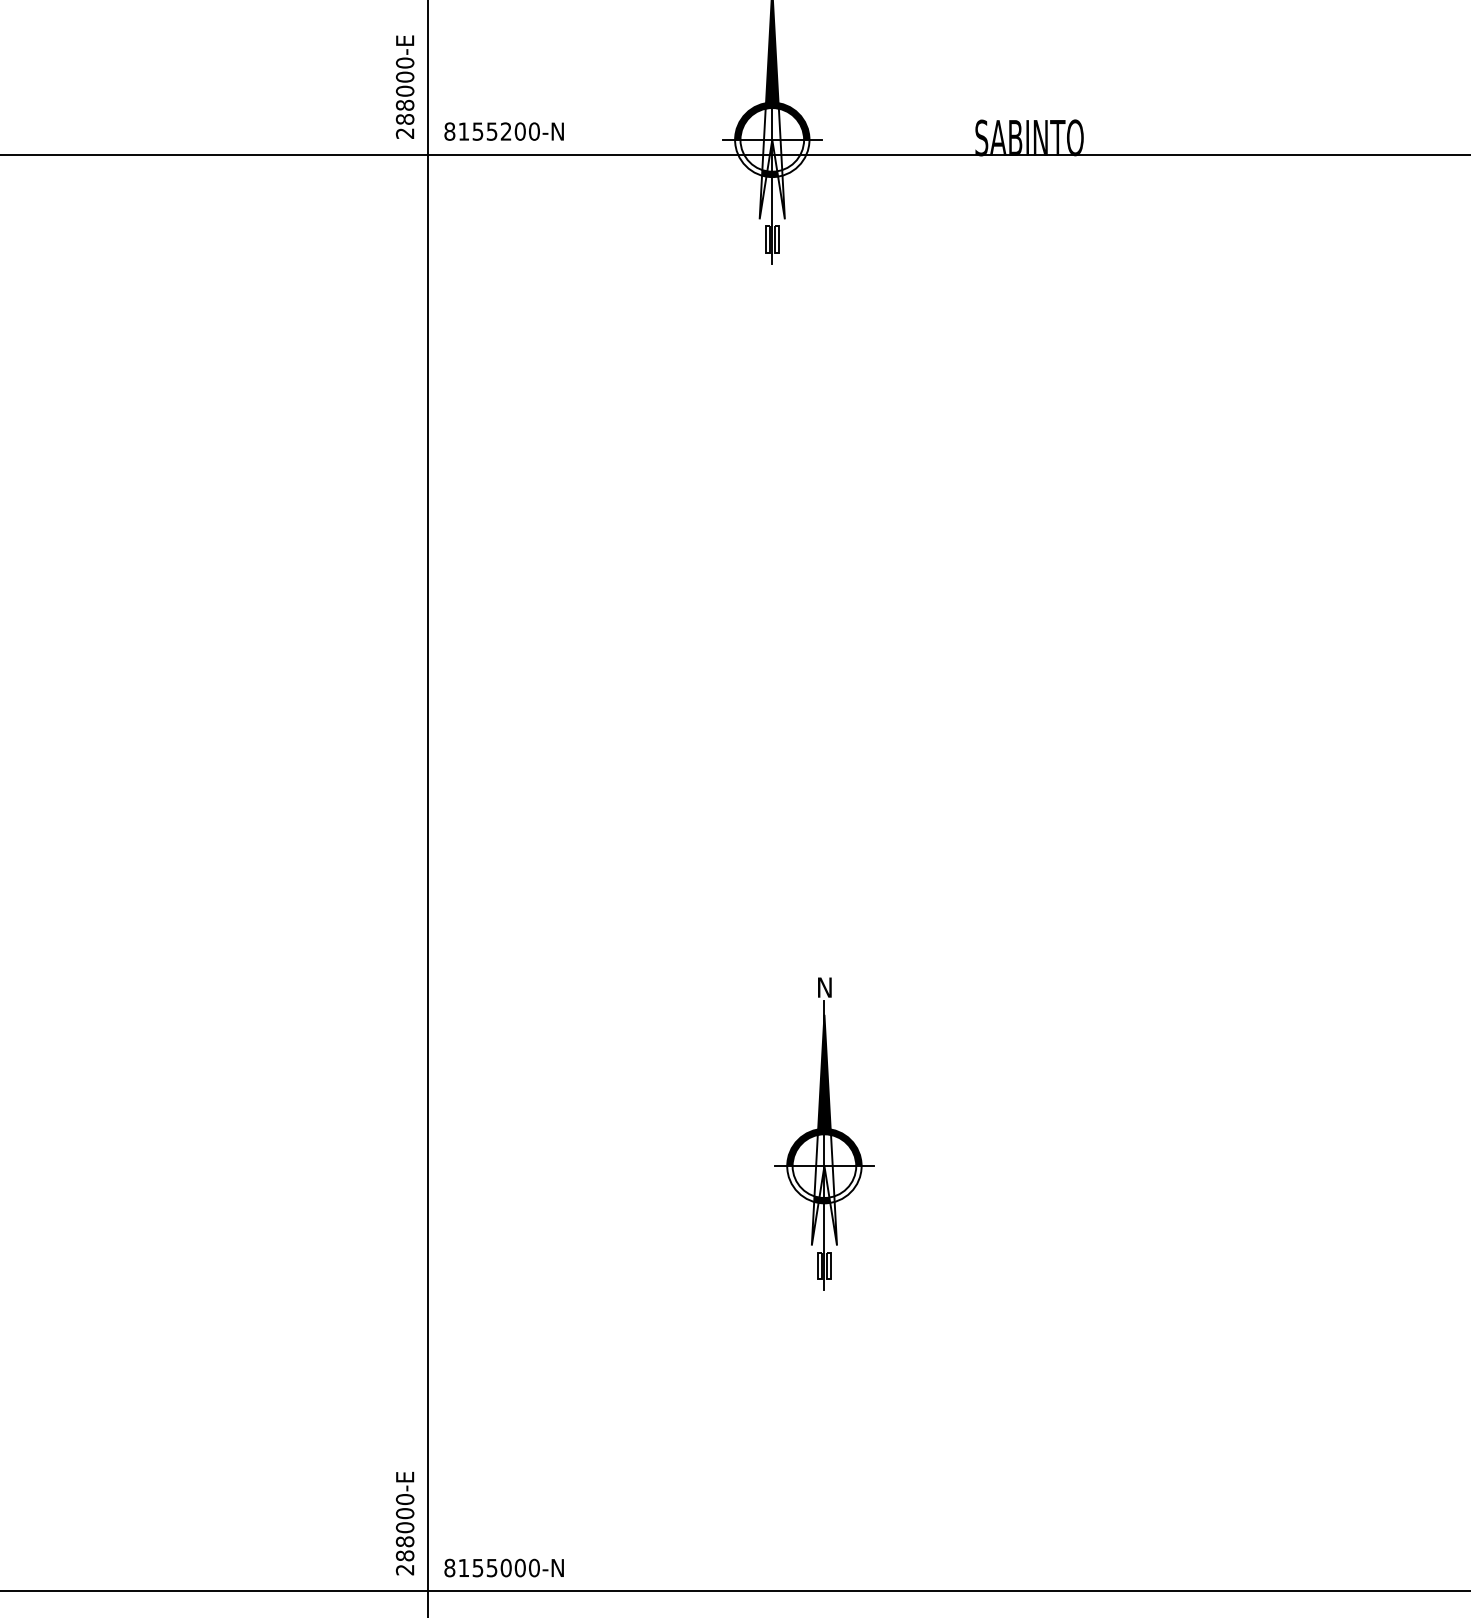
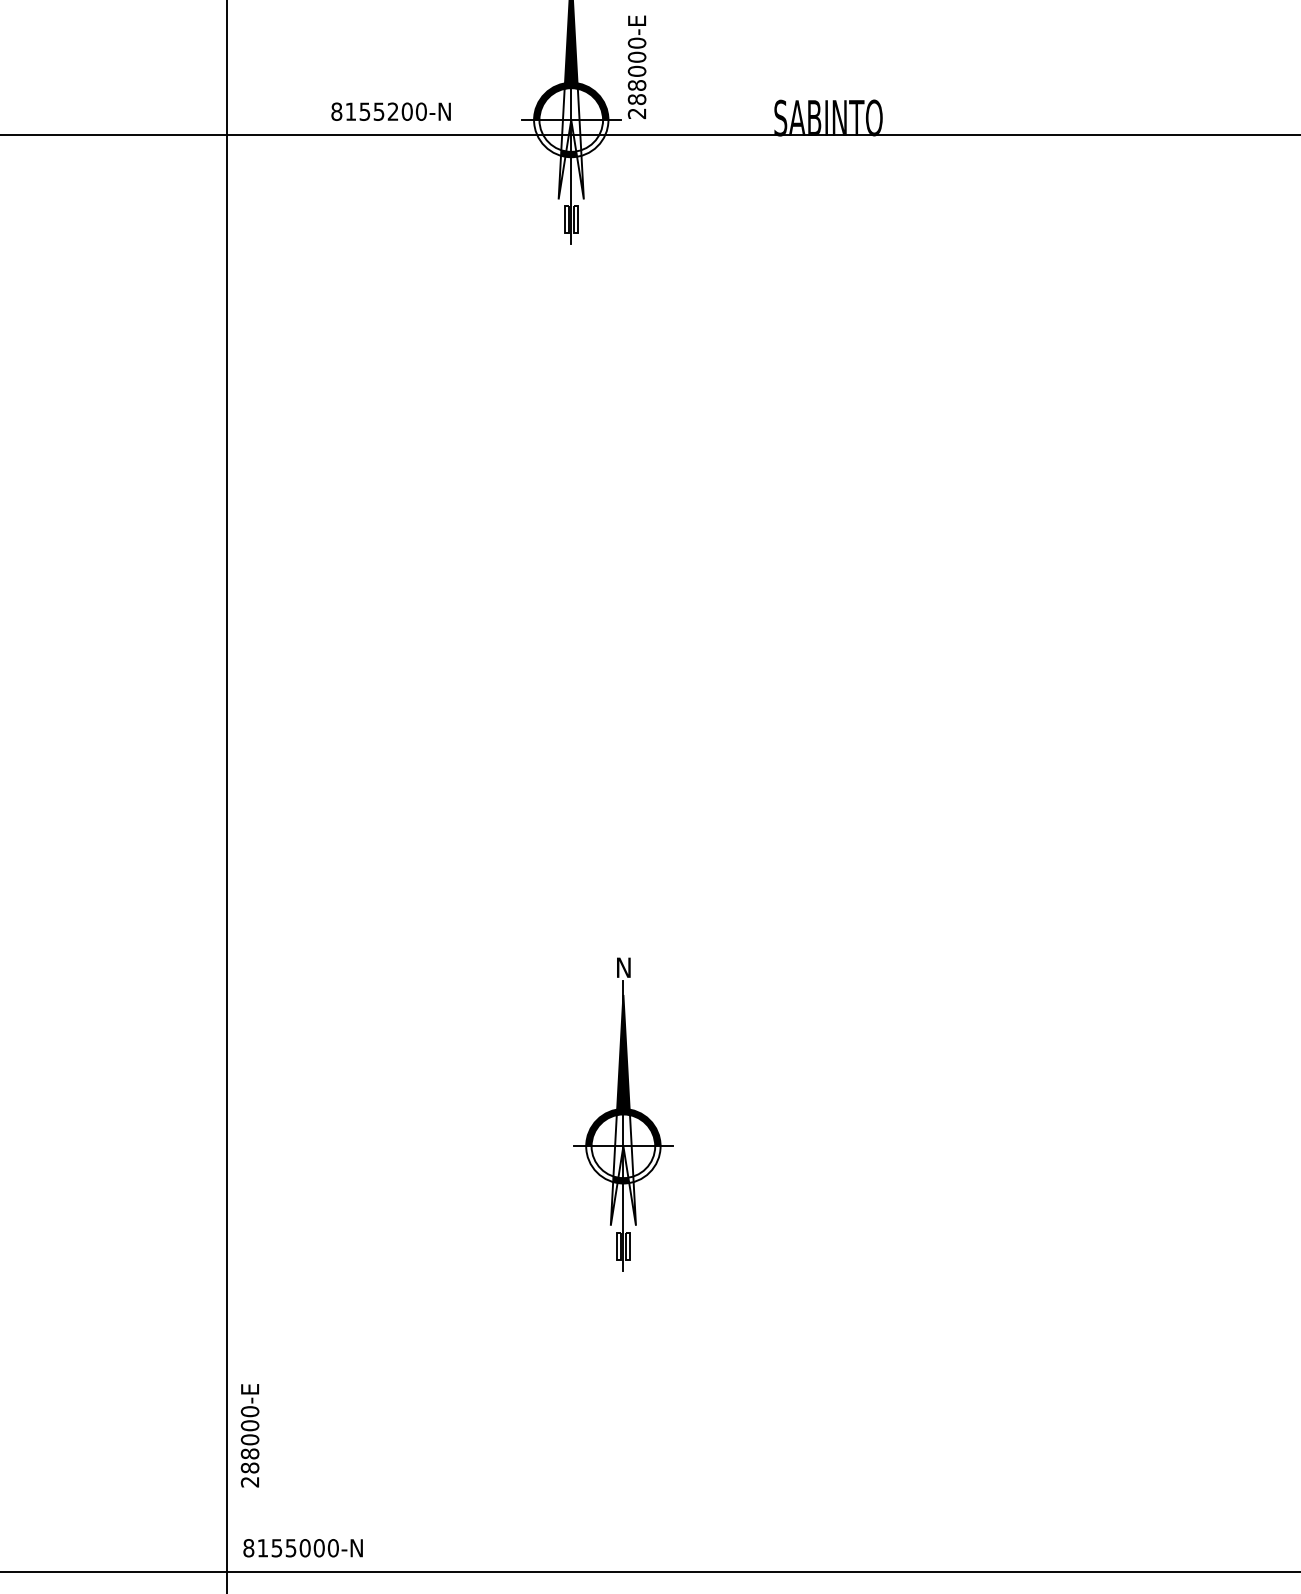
text: (404, 86) -> (636, 66), moved
text: (503, 131) -> (390, 111), moved
text: (404, 1523) -> (249, 1435), moved

